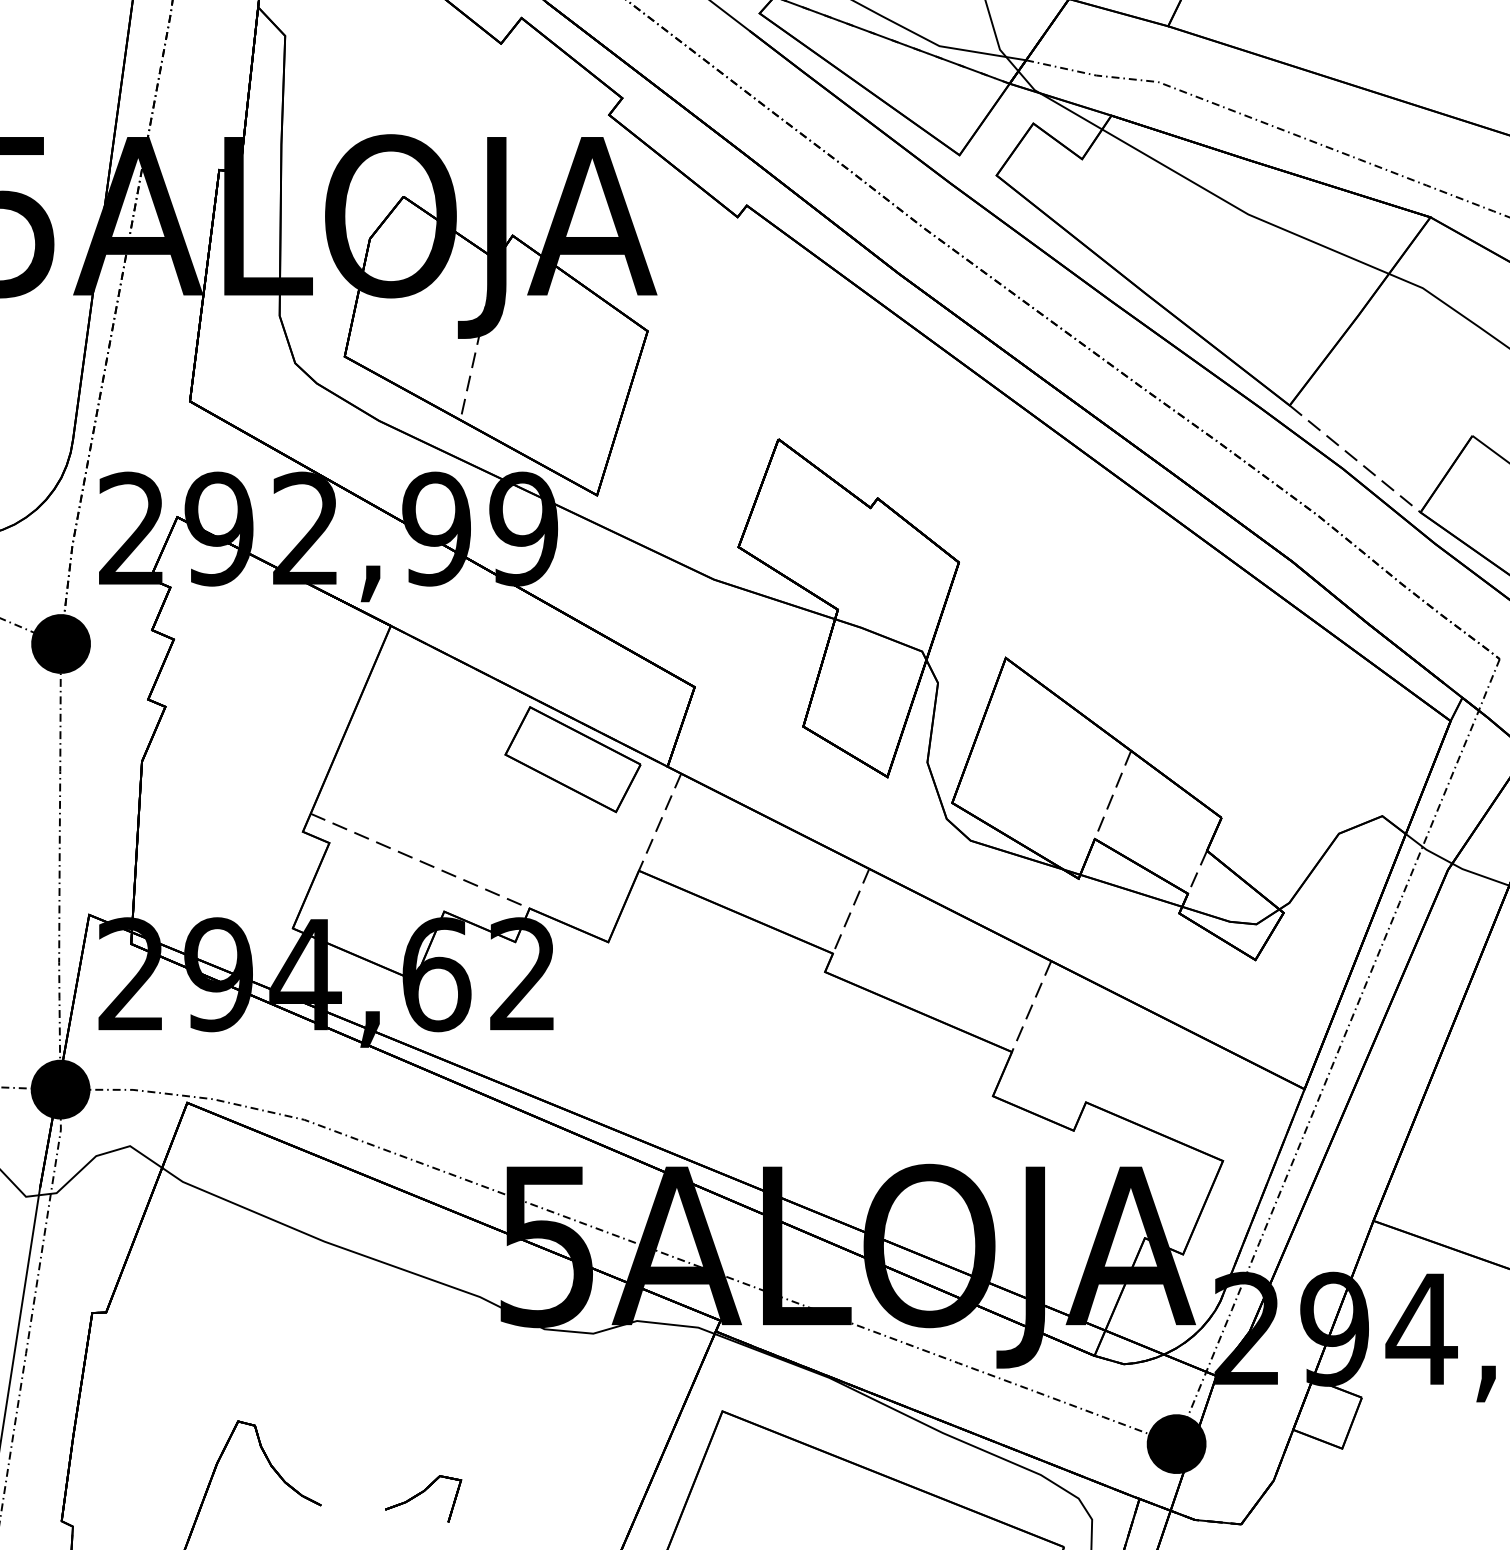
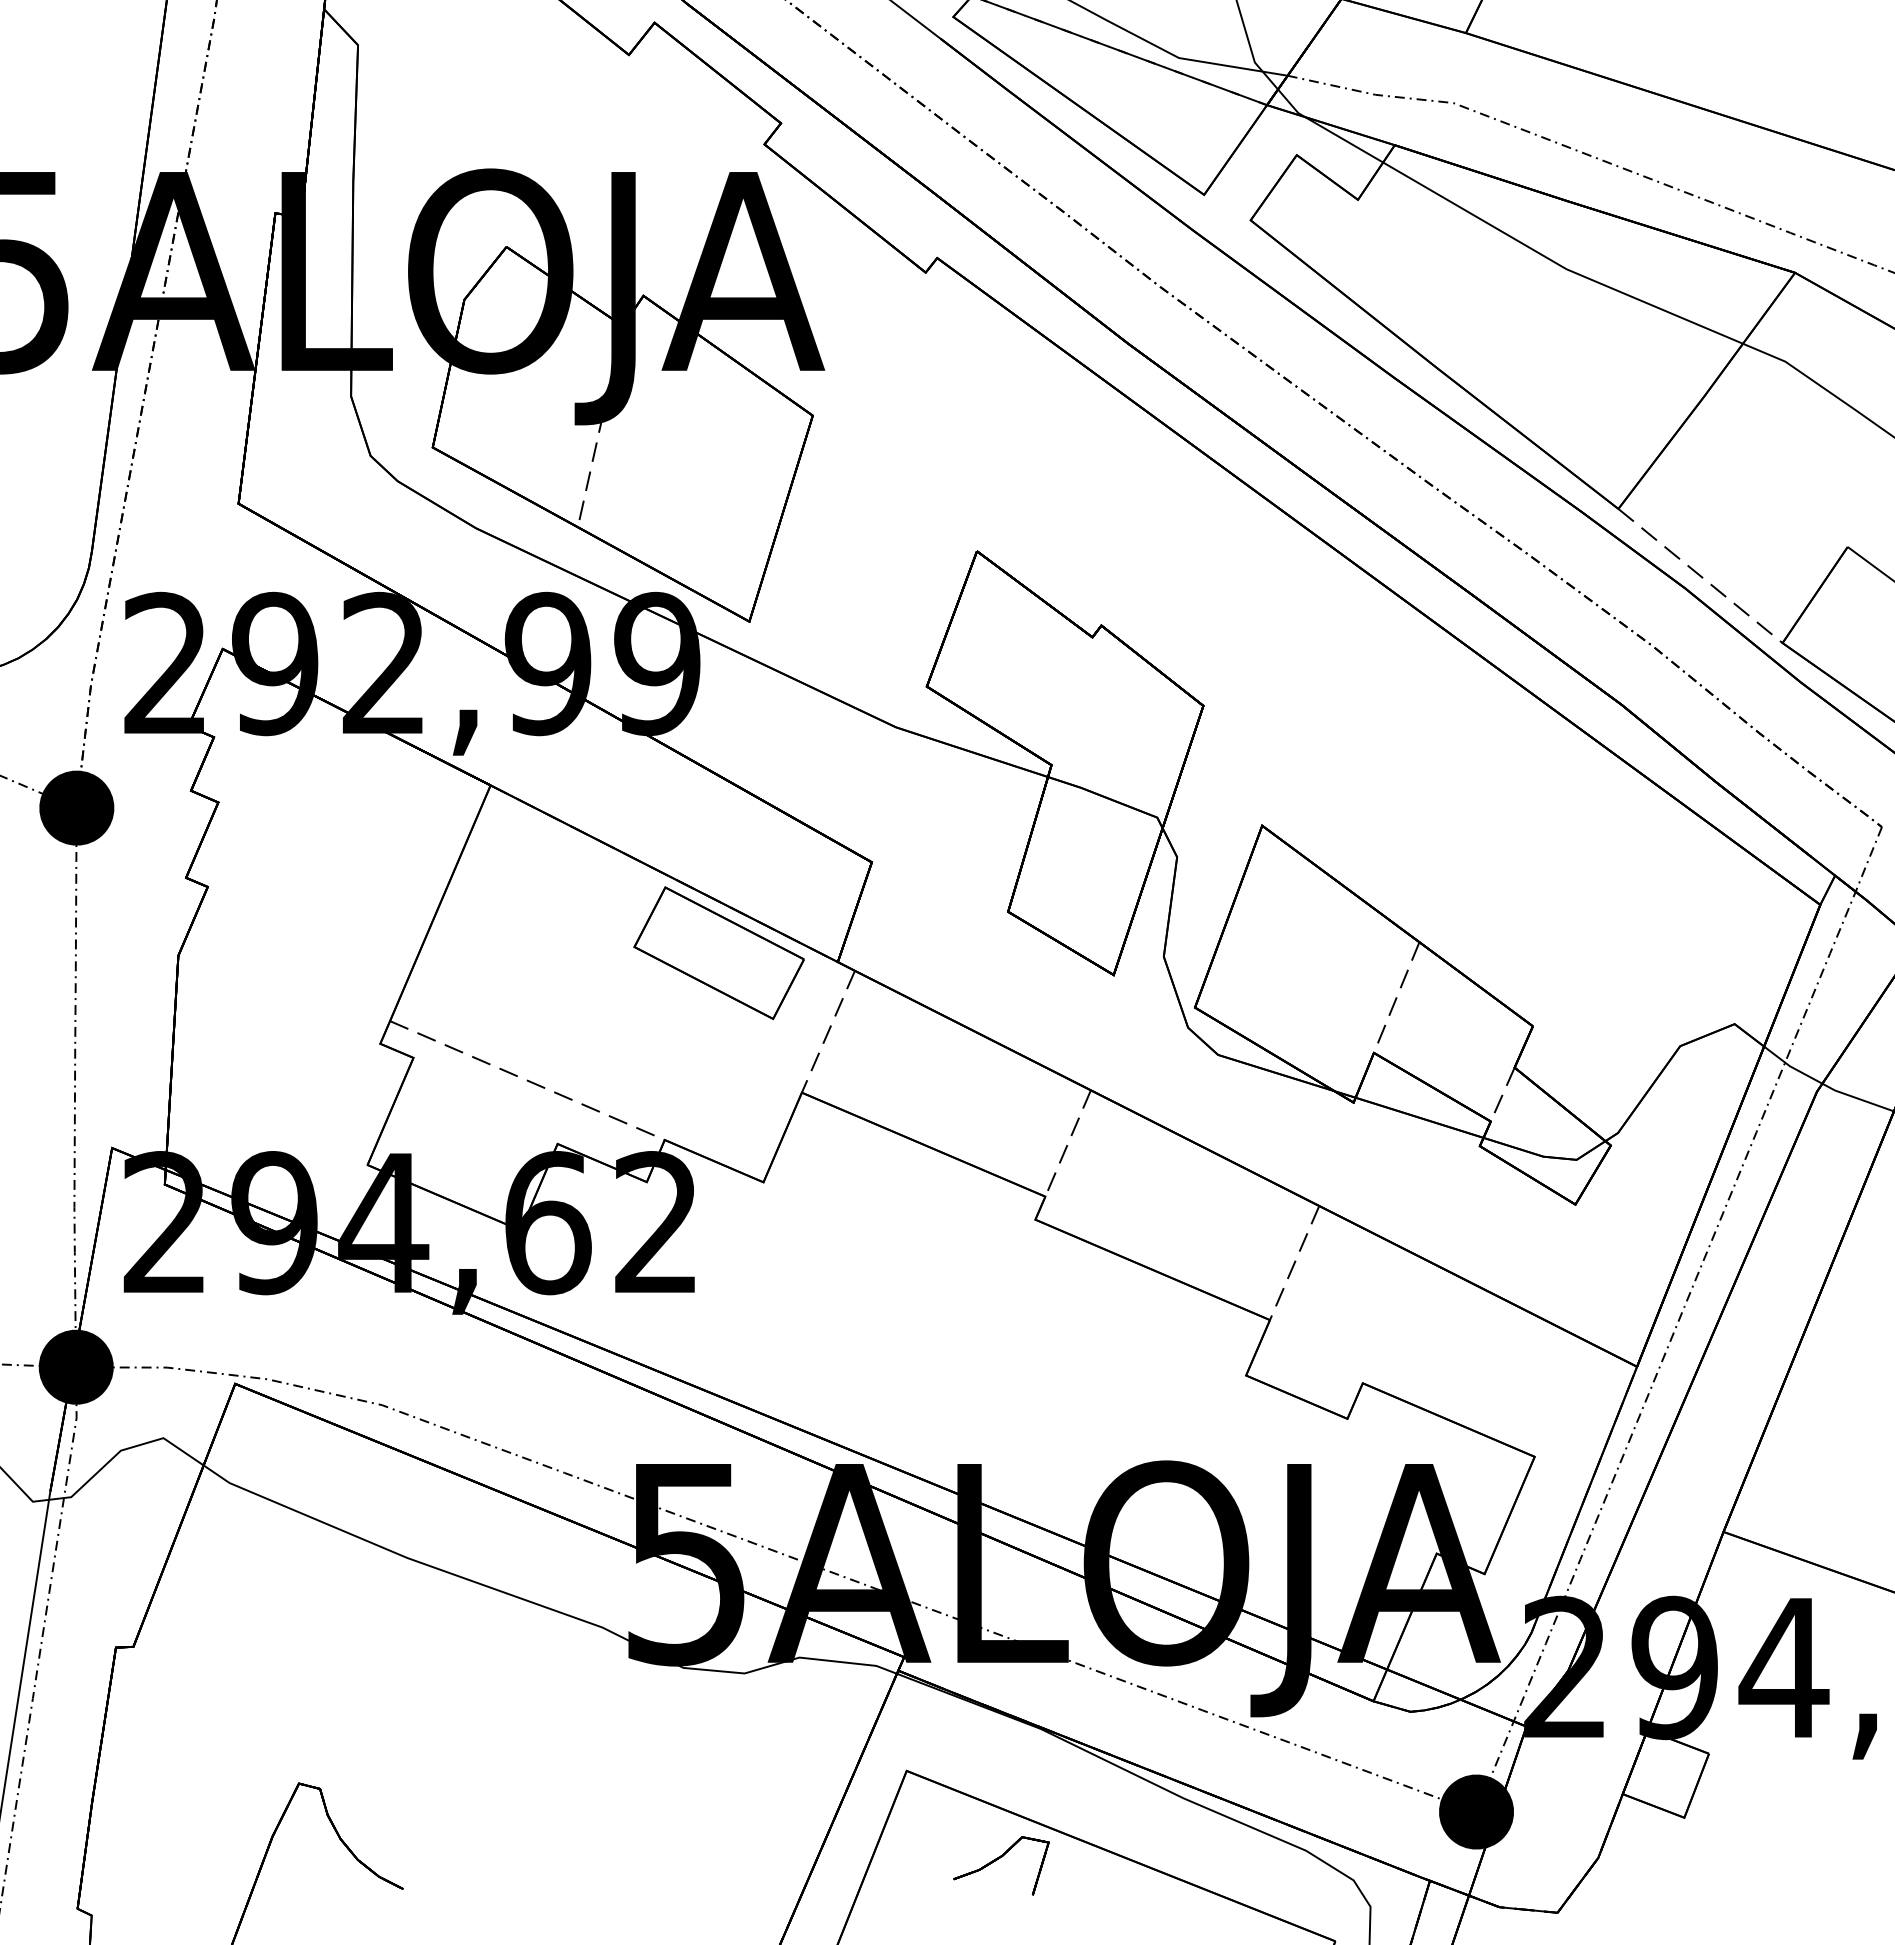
part: (420, 1494) -> (997, 1860), moved

